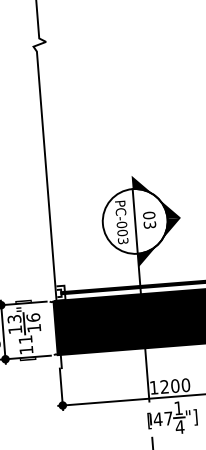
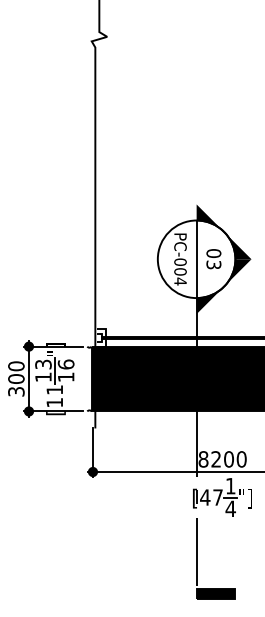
text: (123, 241) -> (180, 281), PC-003 -> PC-004
text: (154, 387) -> (203, 459), 1200 -> 8200

